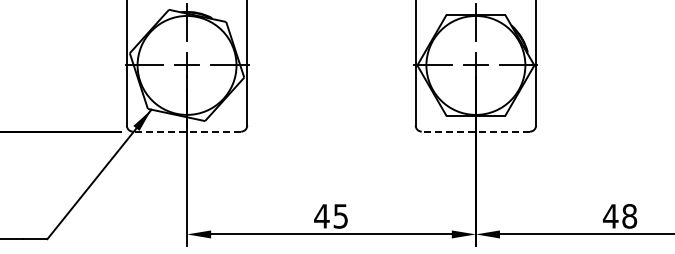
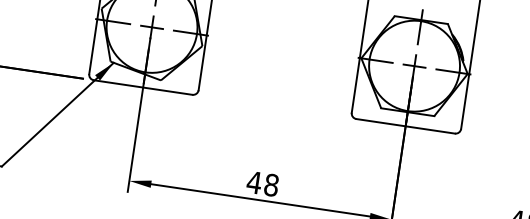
line: (186, 131) -> (142, 87), dashed -> solid
line: (475, 131) -> (405, 126), dashed -> solid
text: (340, 216) -> (271, 185), 45 -> 48

